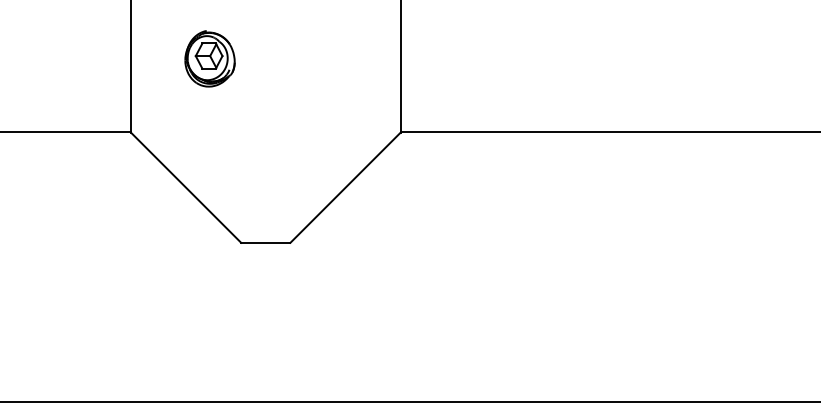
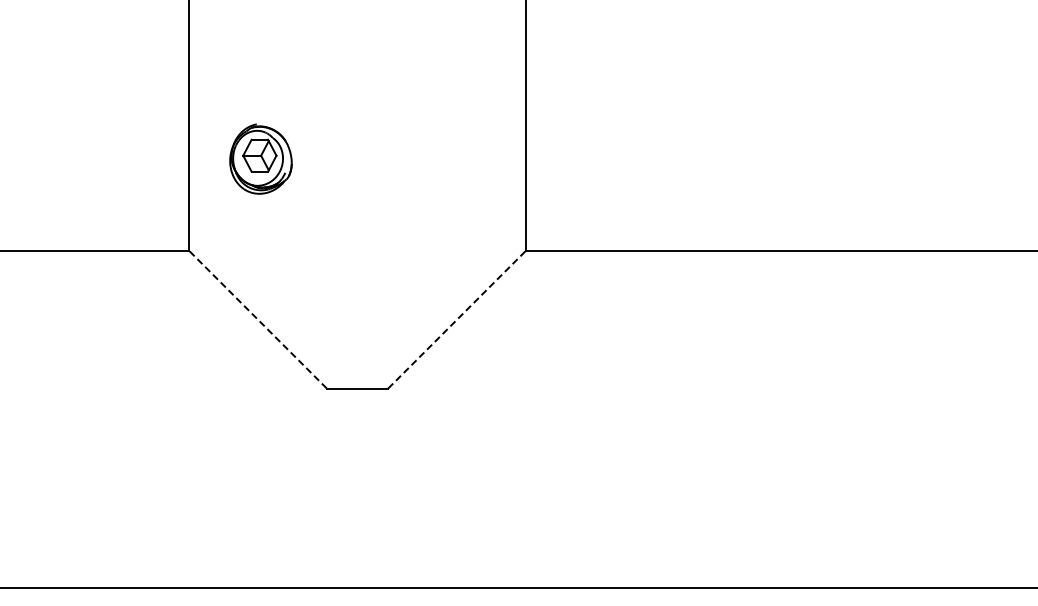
part: (209, 58) -> (260, 158), moved
line: (185, 187) -> (257, 319), solid -> dashed
line: (346, 187) -> (457, 319), solid -> dashed

